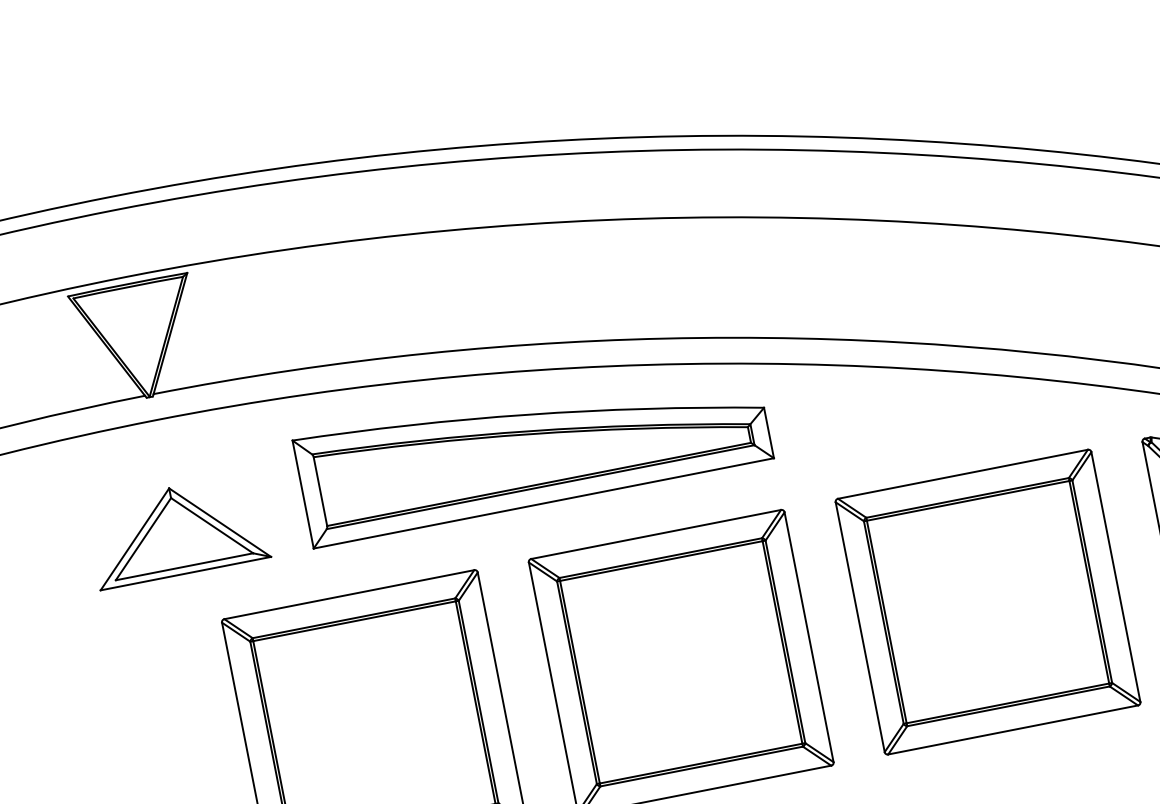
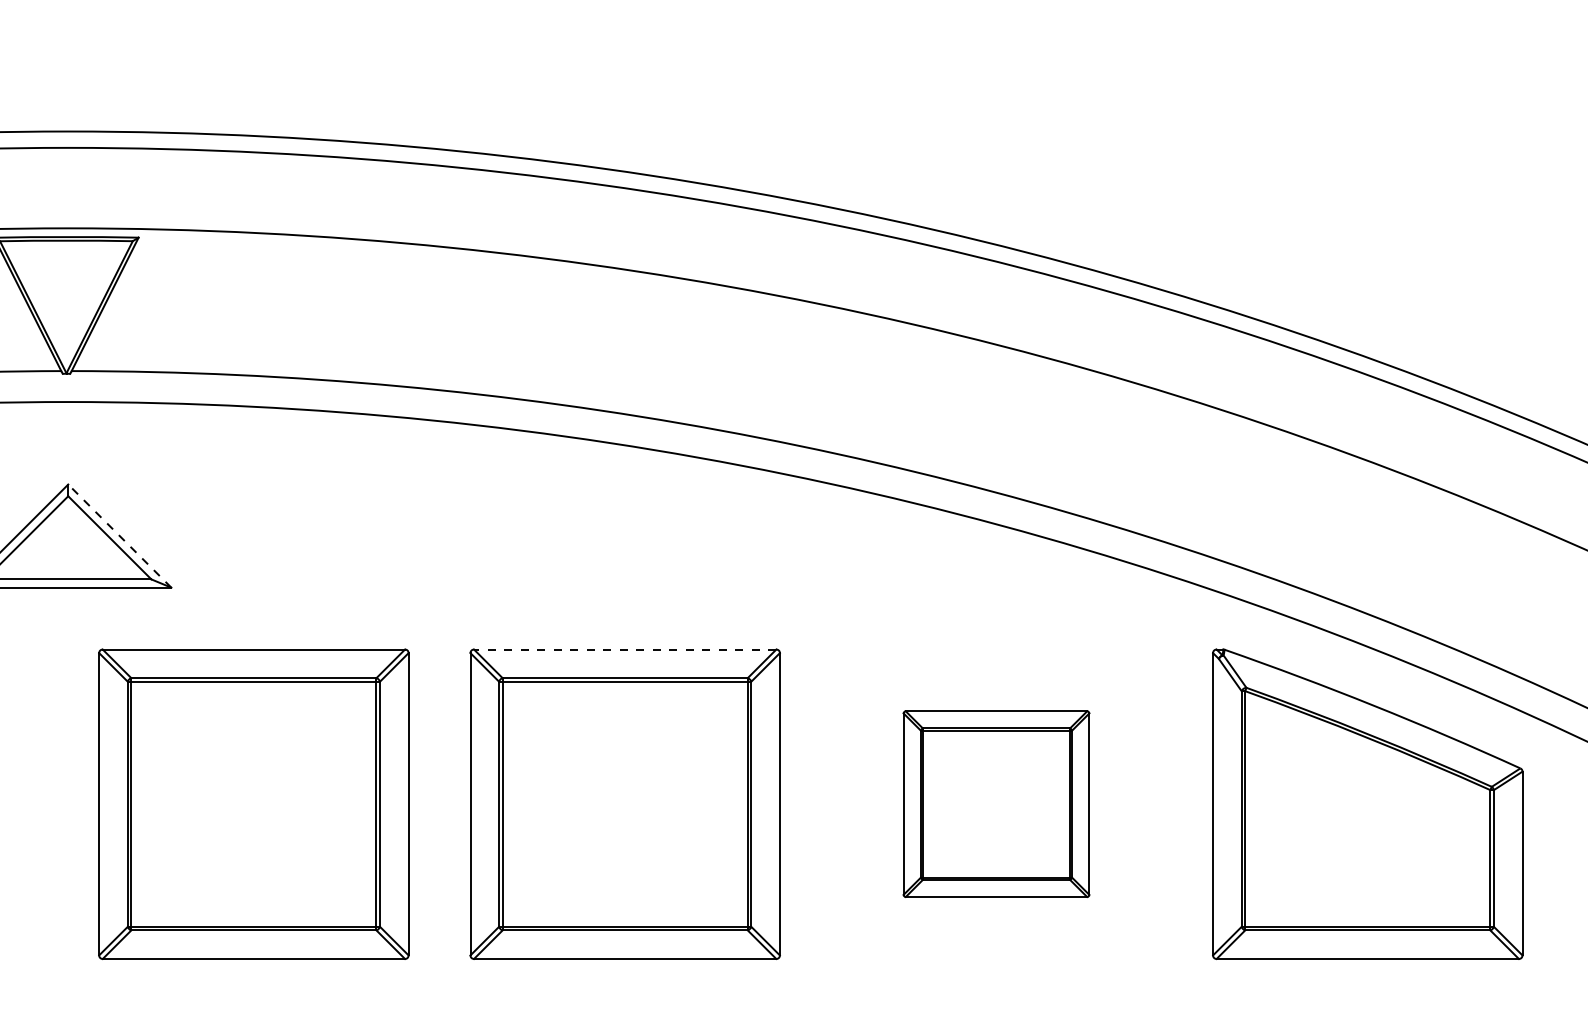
part: (532, 449) -> (500, 522), removed
line: (219, 523) -> (119, 536), solid -> dashed
line: (655, 534) -> (624, 649), solid -> dashed
part: (987, 601) -> (996, 803), size x0.6

